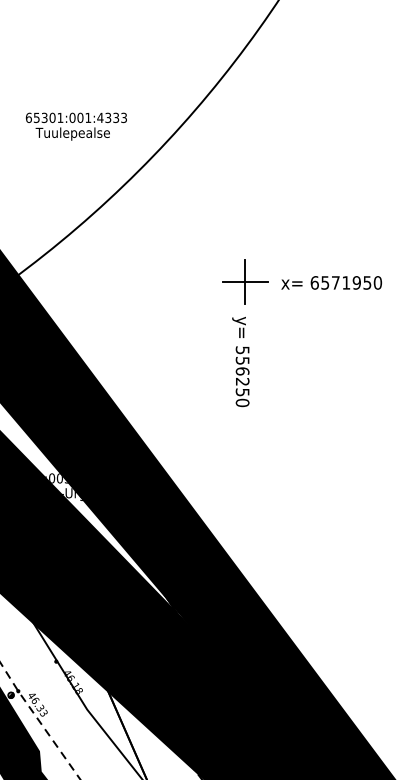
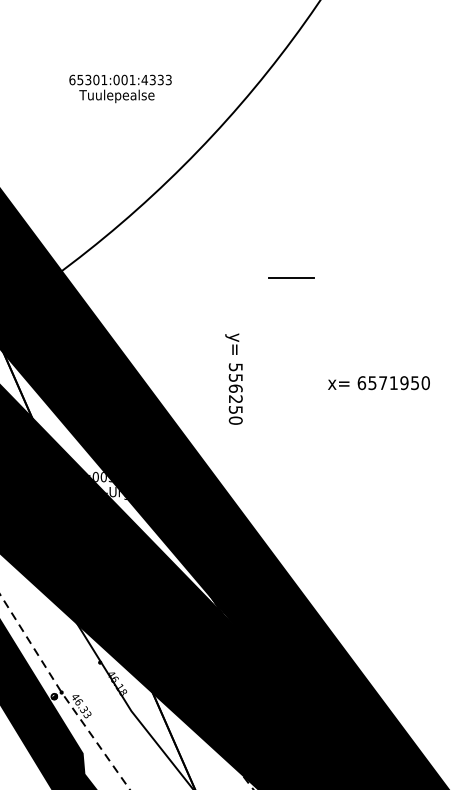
text: (76, 126) -> (120, 88), moved
line: (245, 281) -> (291, 277), removed
text: (331, 283) -> (378, 383), moved
text: (240, 361) -> (233, 378), moved

